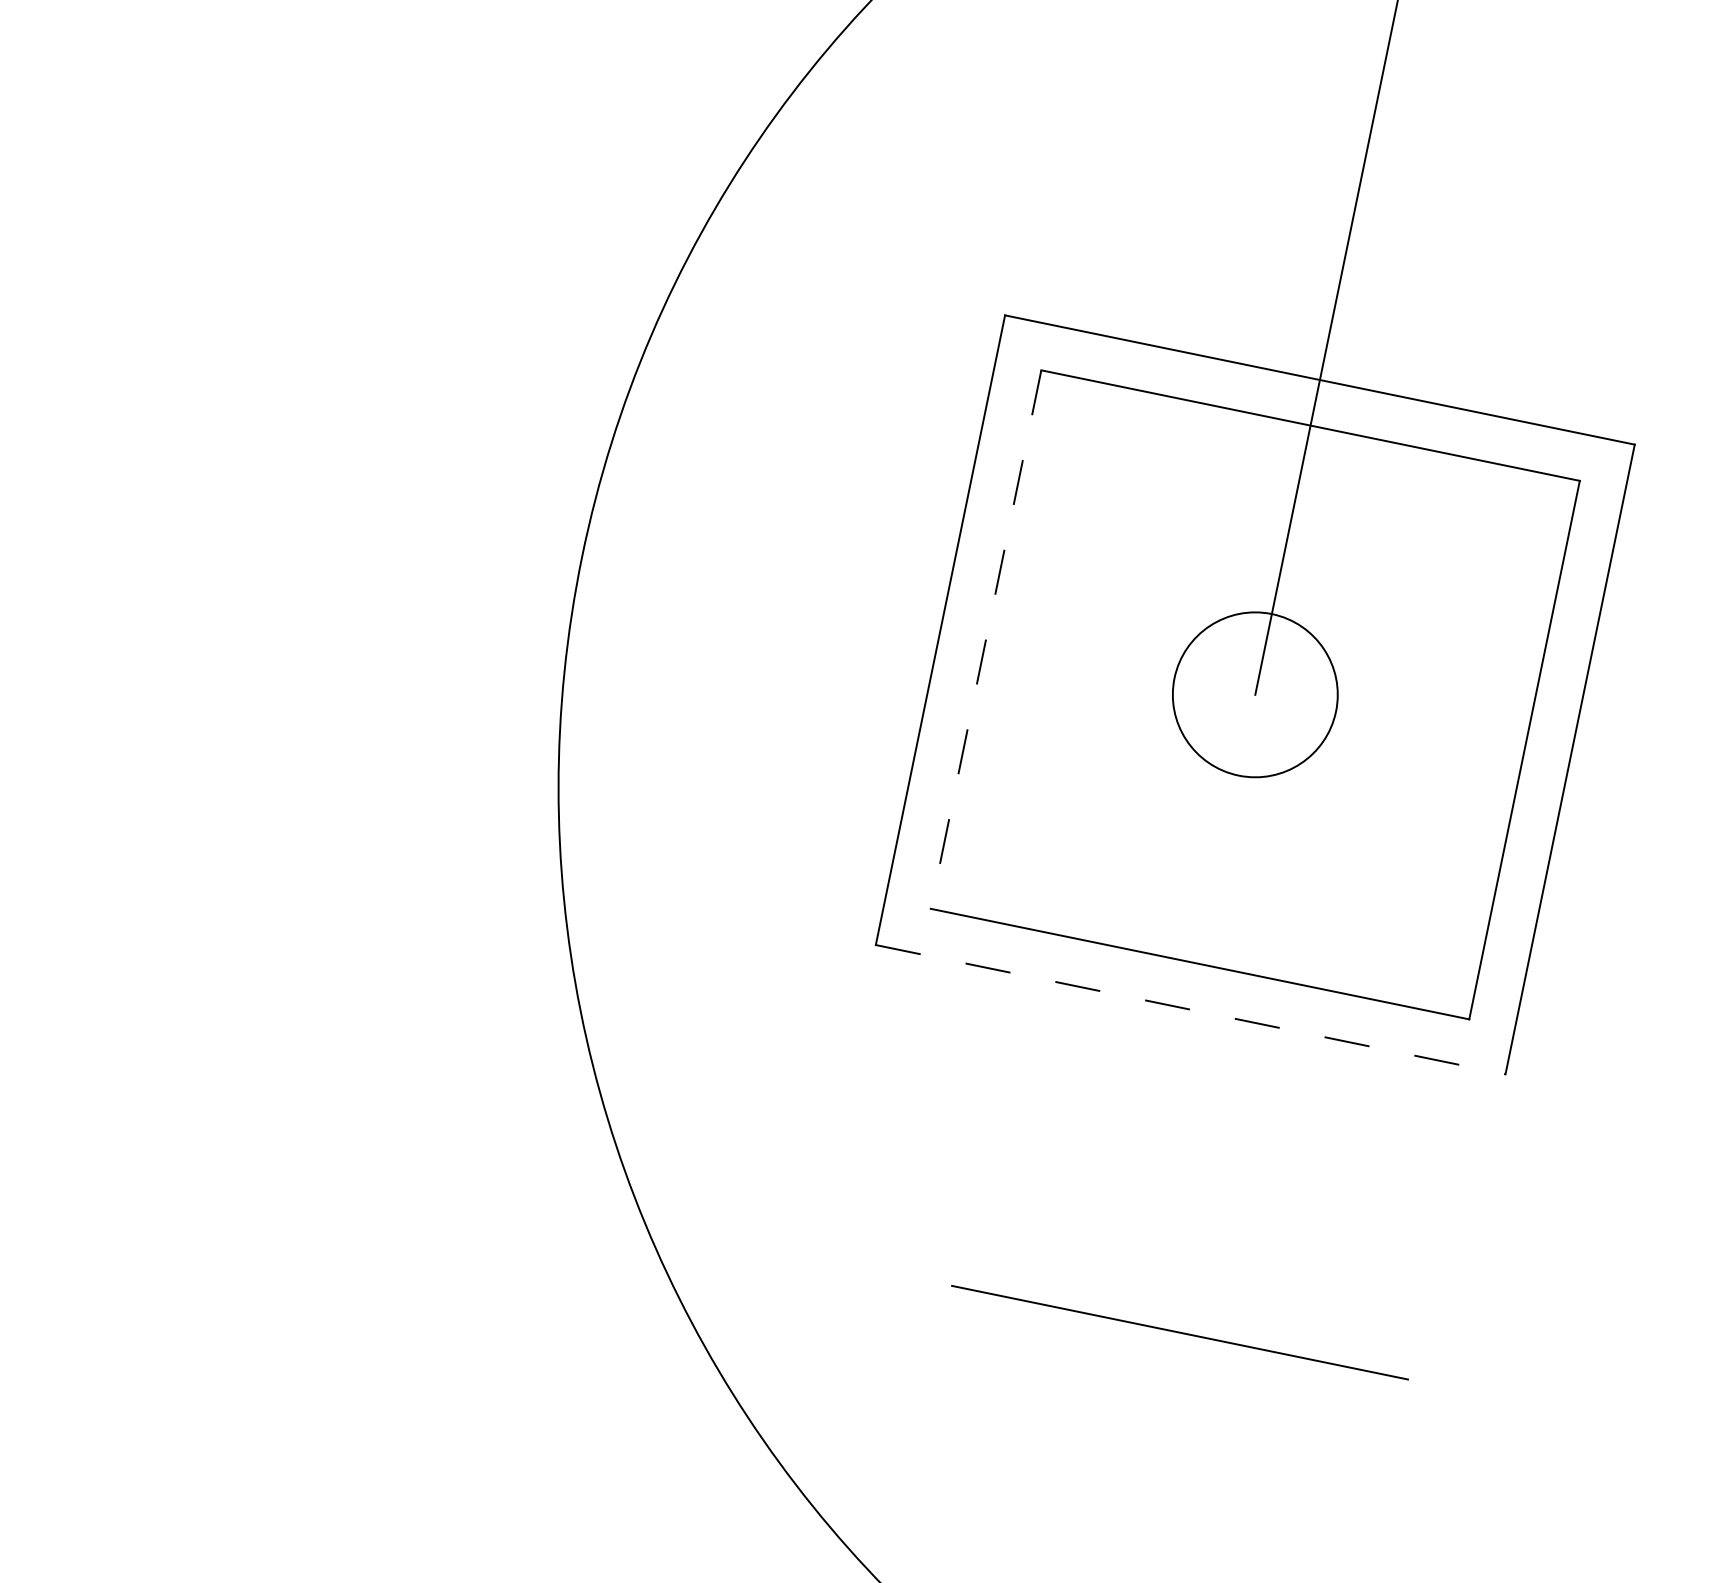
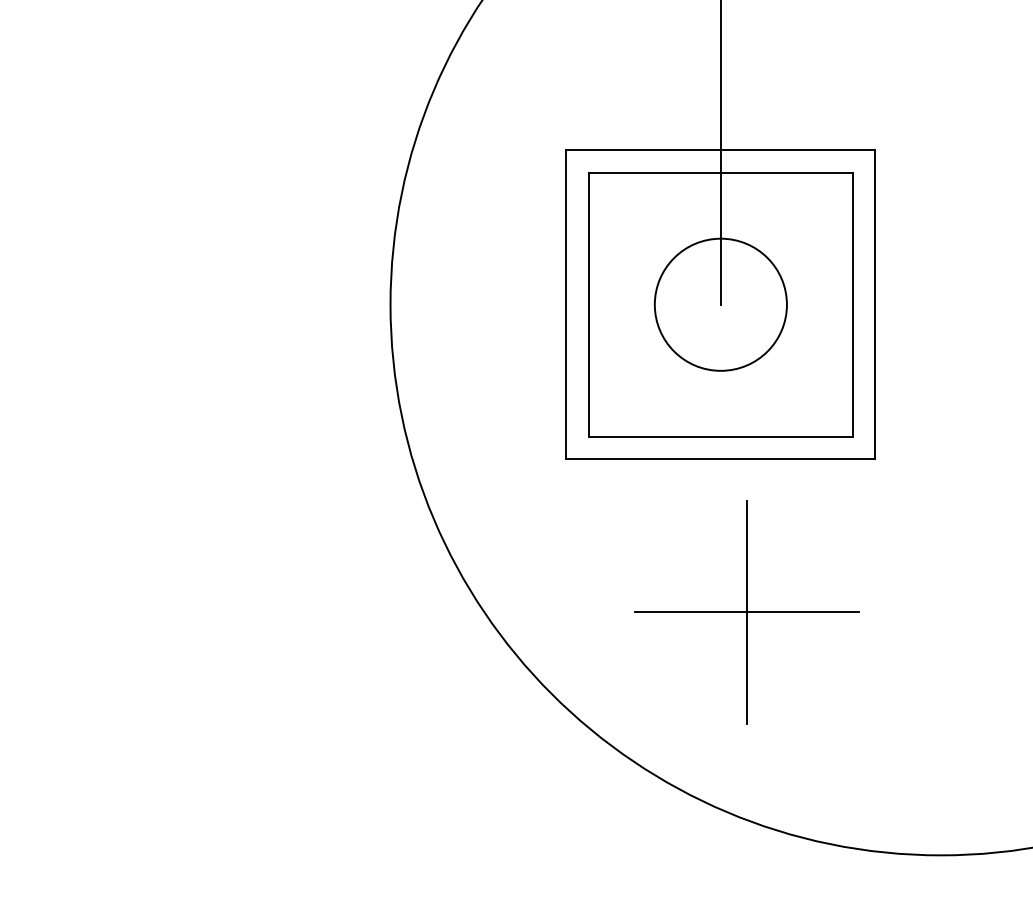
line: (985, 640) -> (588, 305), dashed -> solid
circle: (1254, 694) -> (720, 304), size x1.67
line: (1189, 1009) -> (720, 459), dashed -> solid
line: (1180, 1332) -> (747, 612), added

